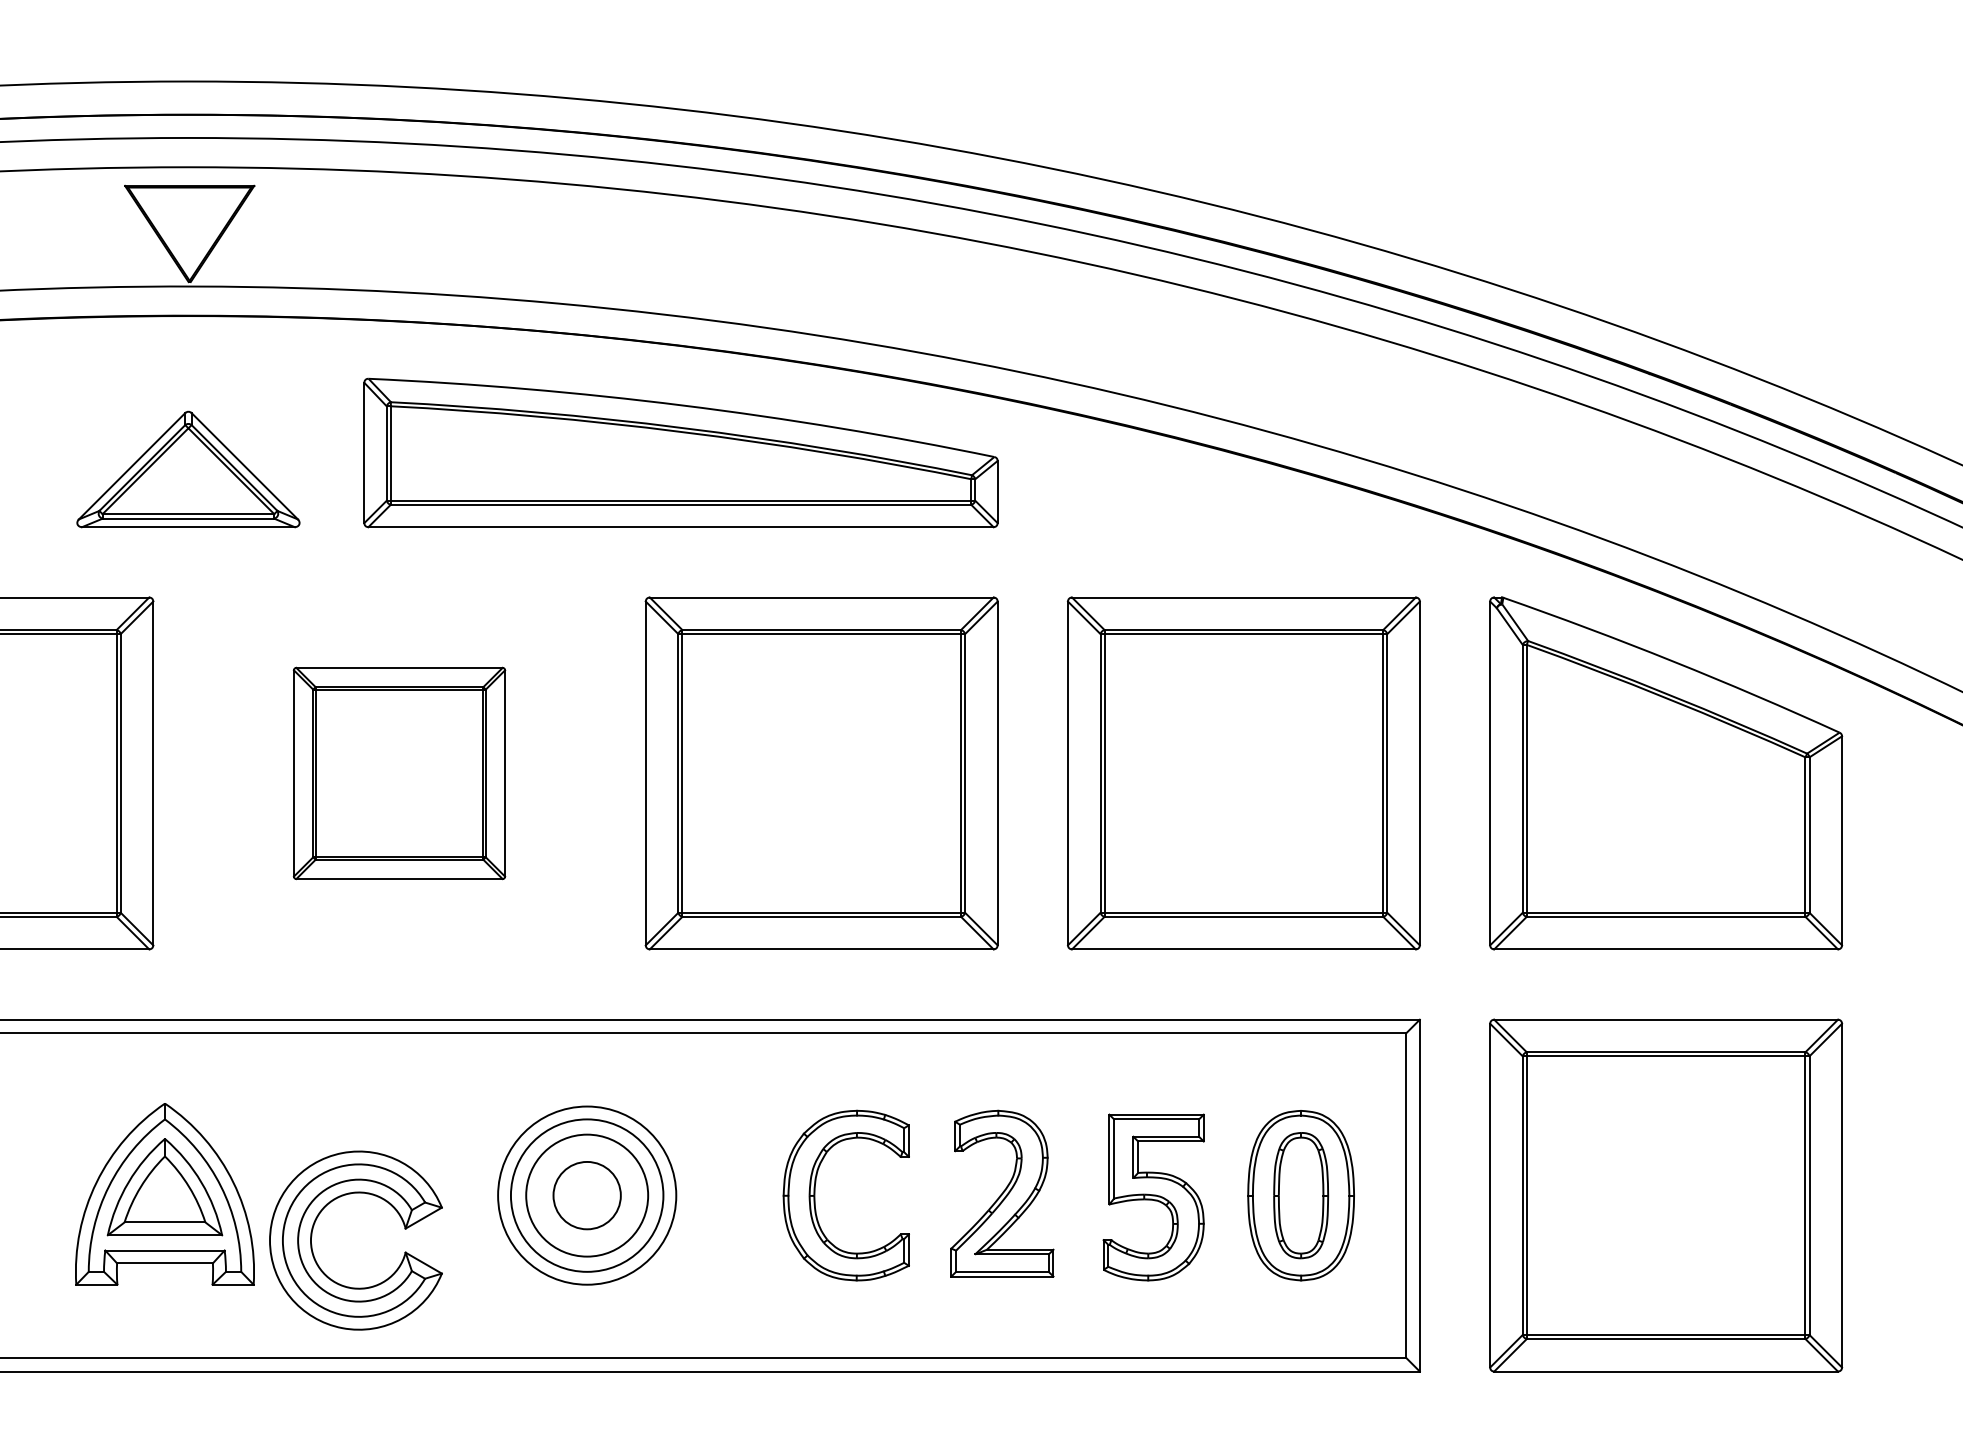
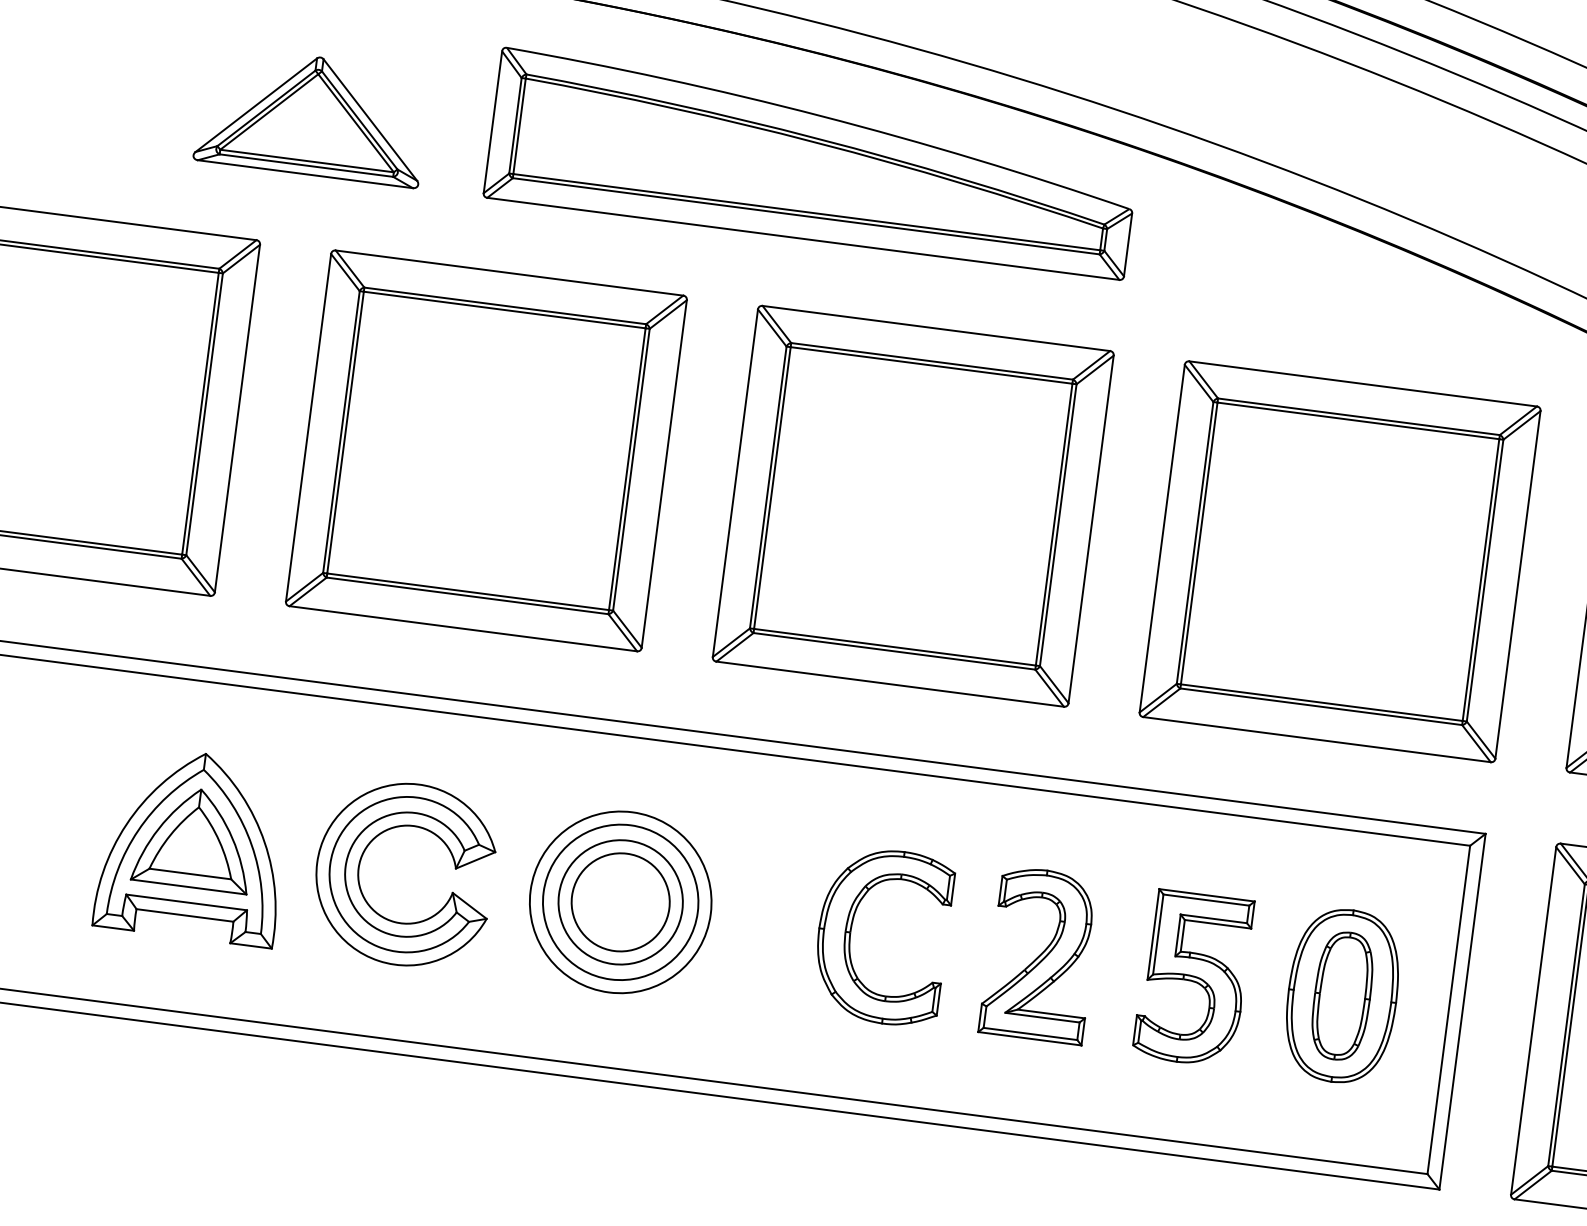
part: (399, 773) -> (486, 450), size x1.67
circle: (587, 1195) -> (621, 902), size x1.43
part: (312, 1236) -> (360, 864), moved

